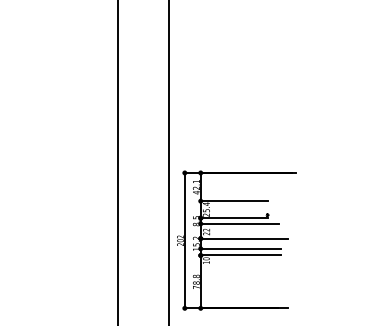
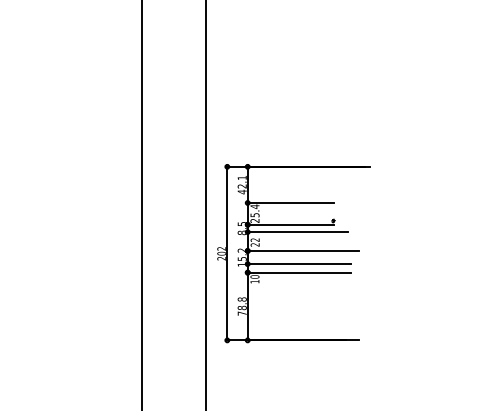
part: (236, 240) -> (293, 253), moved

